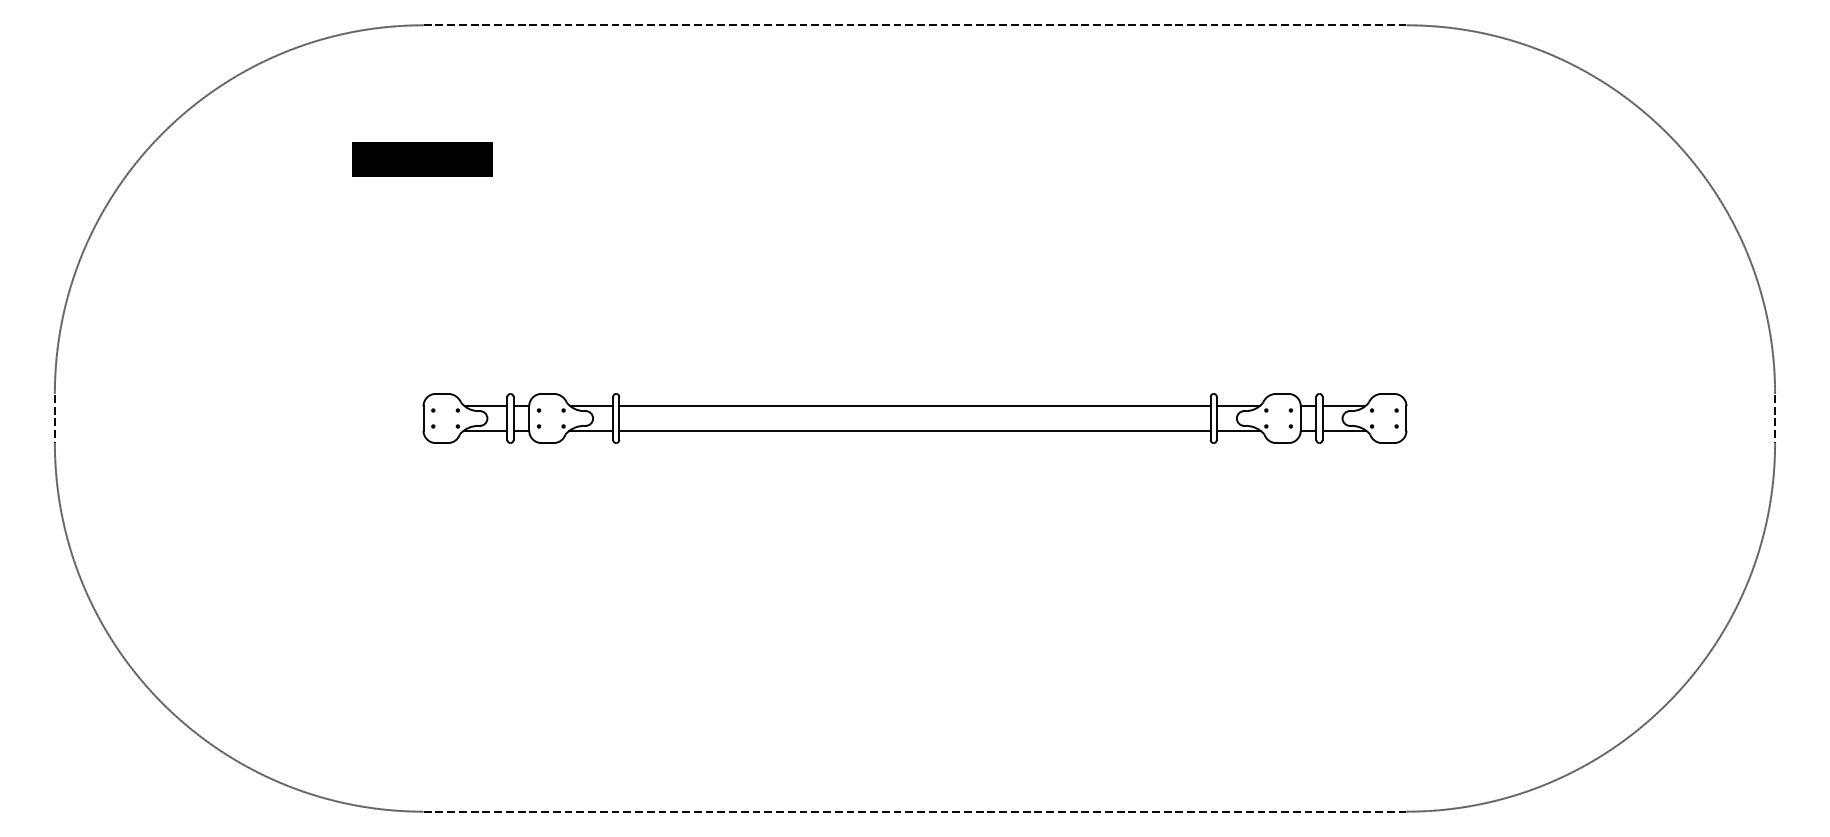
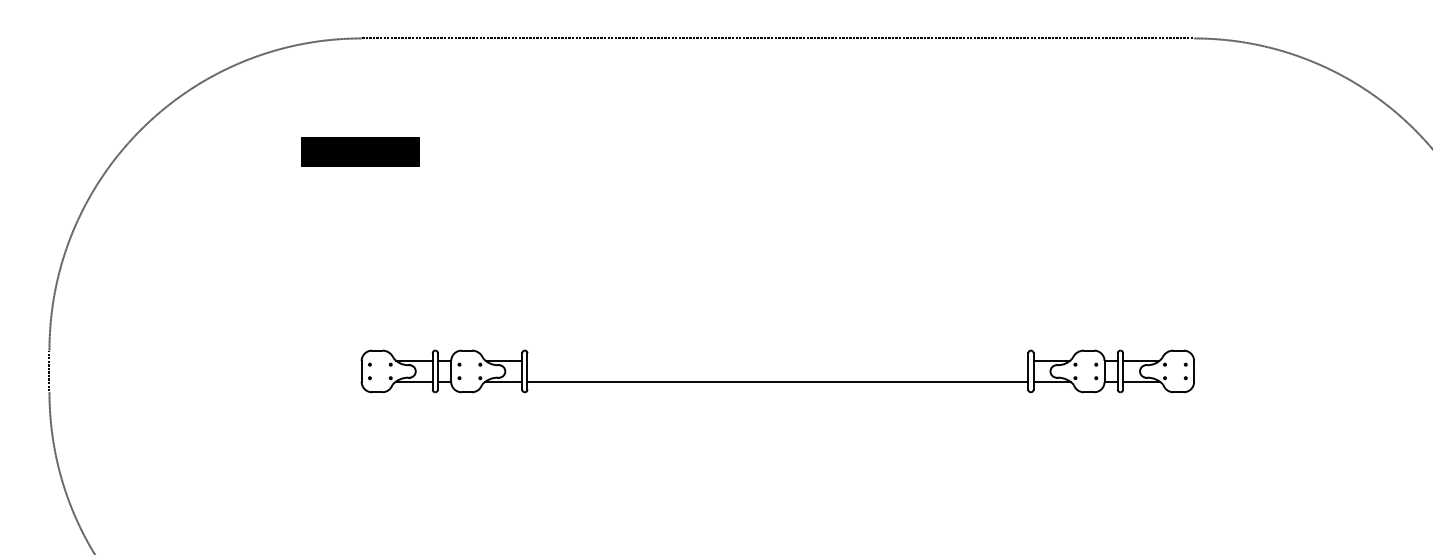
line: (914, 406) -> (777, 361), removed

